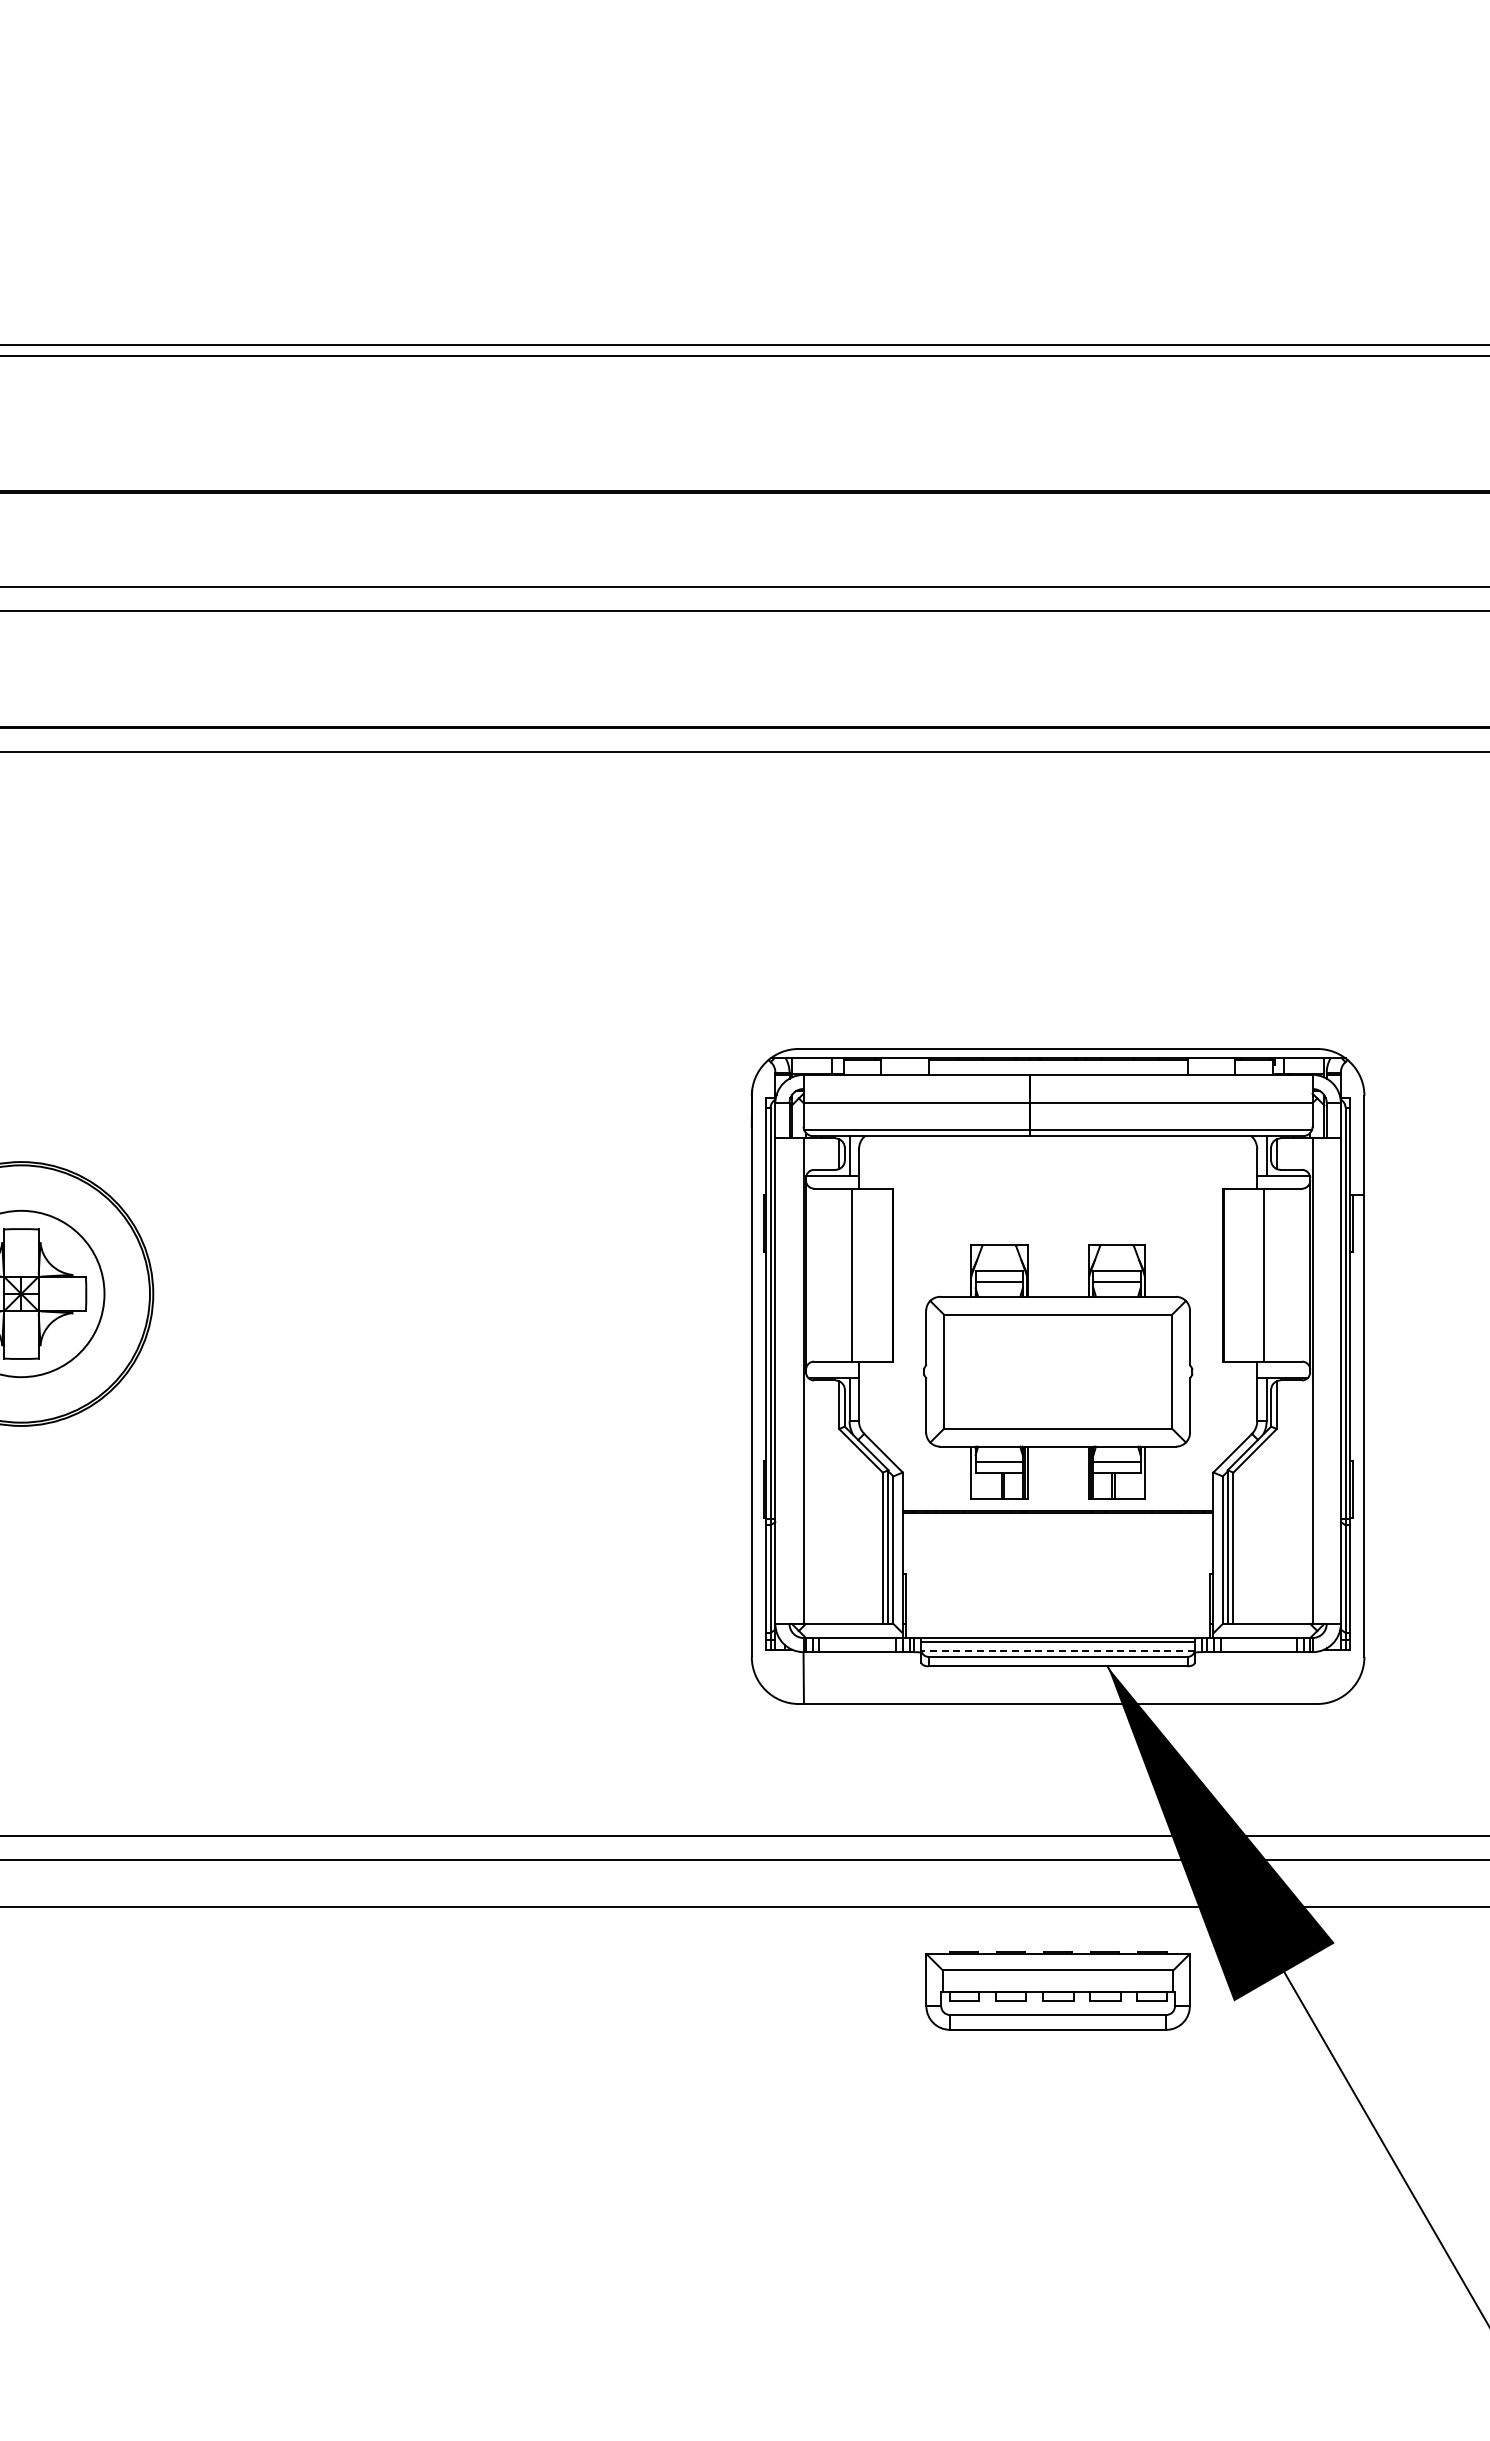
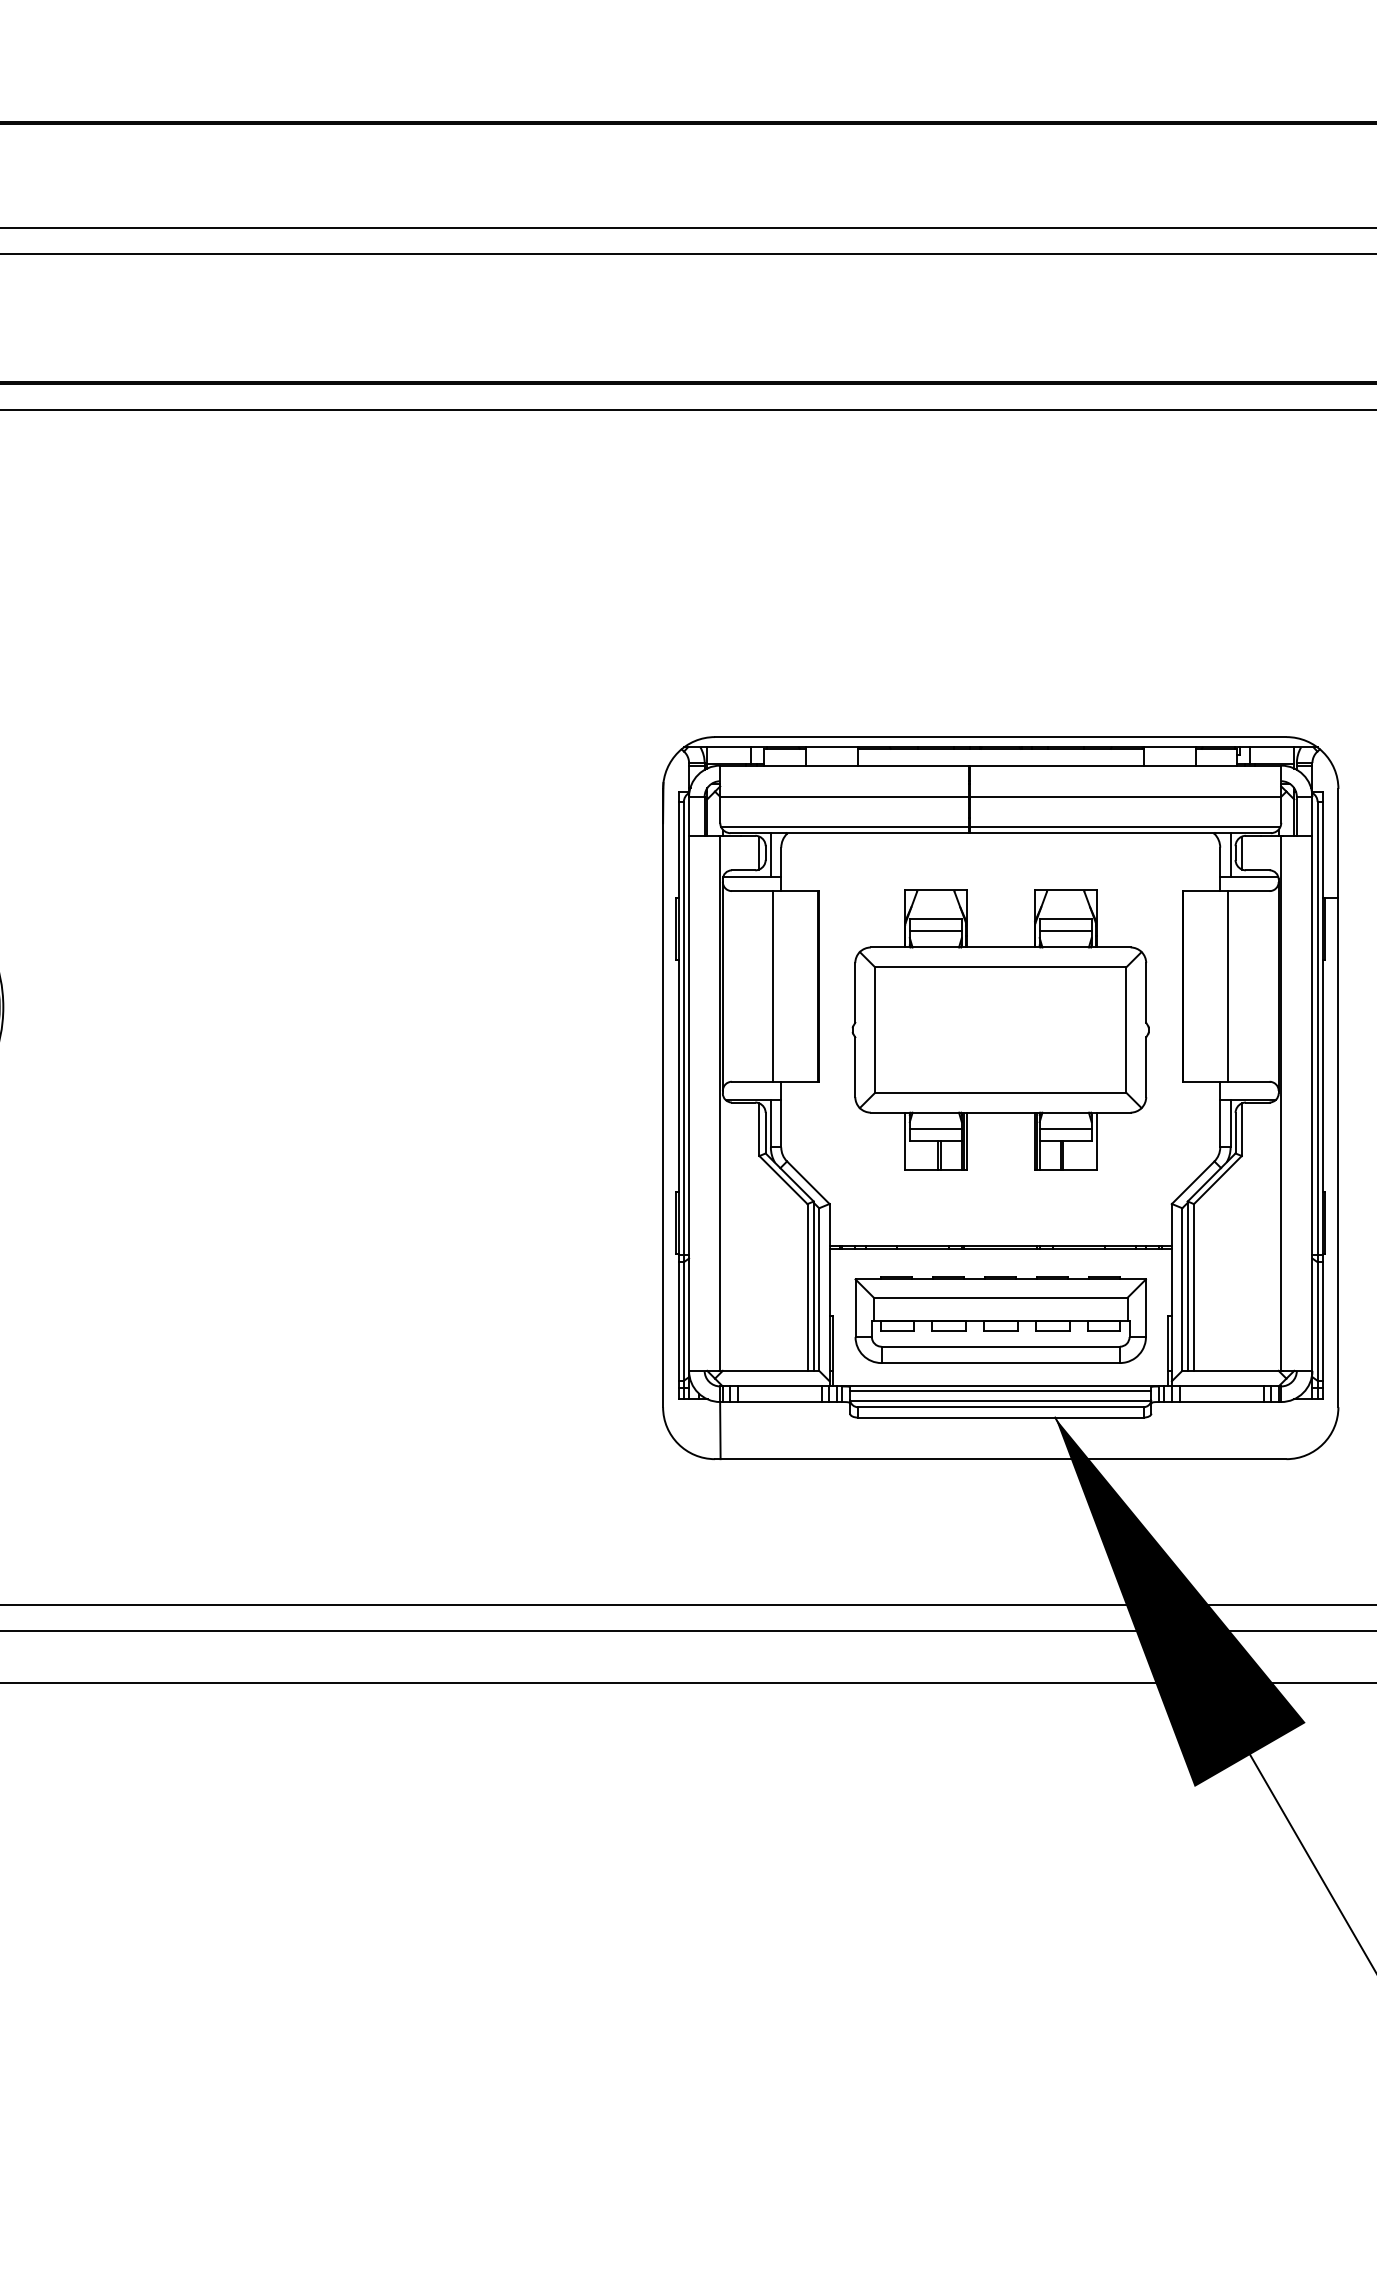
part: (1058, 1371) -> (1001, 1029), moved
line: (1058, 1651) -> (1001, 1401), dashed -> solid
part: (1057, 1990) -> (1000, 1319), moved

